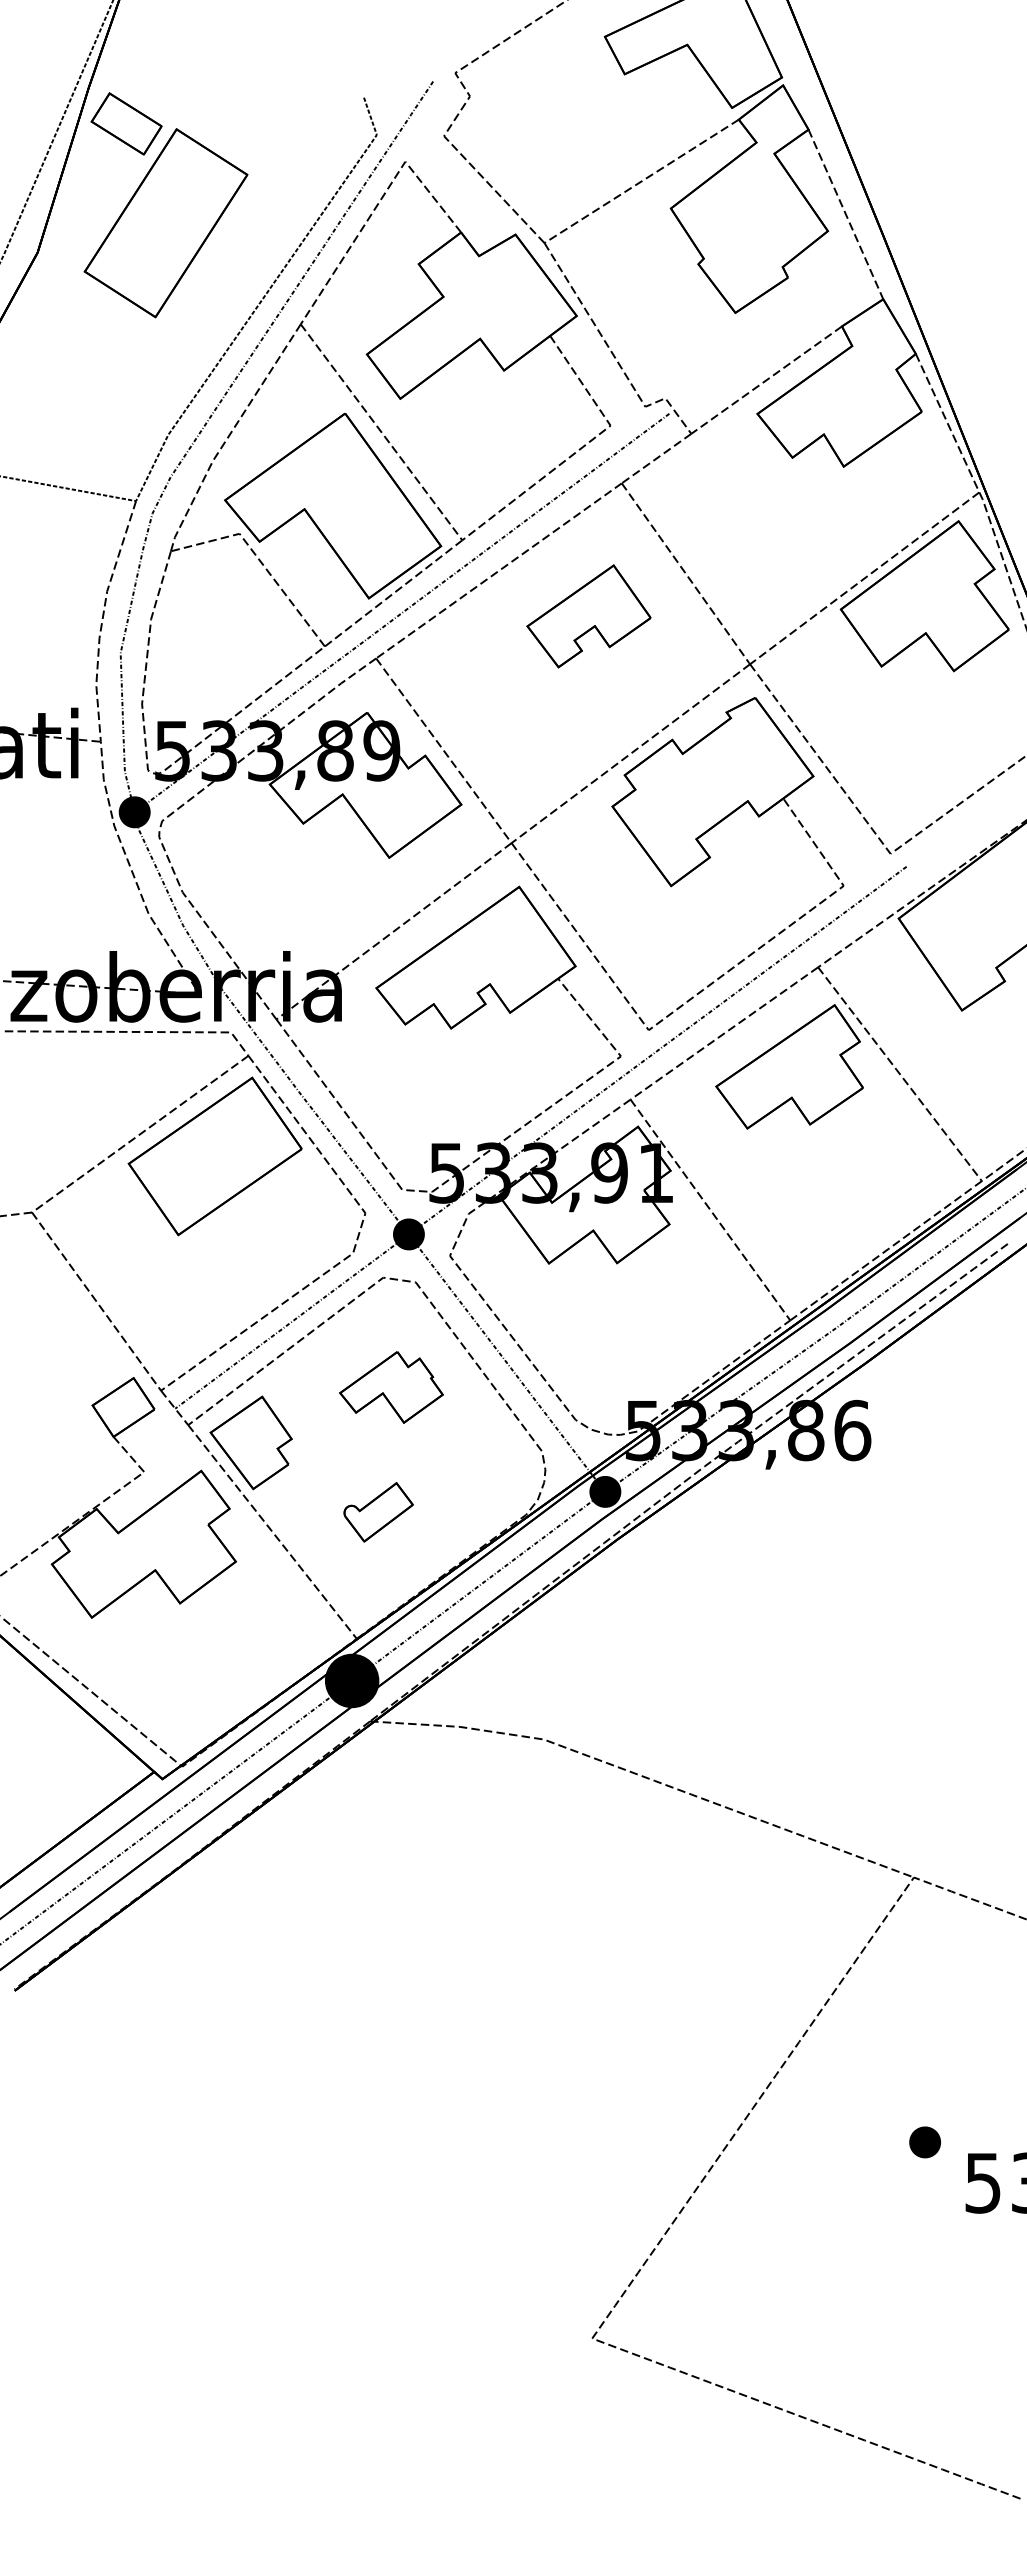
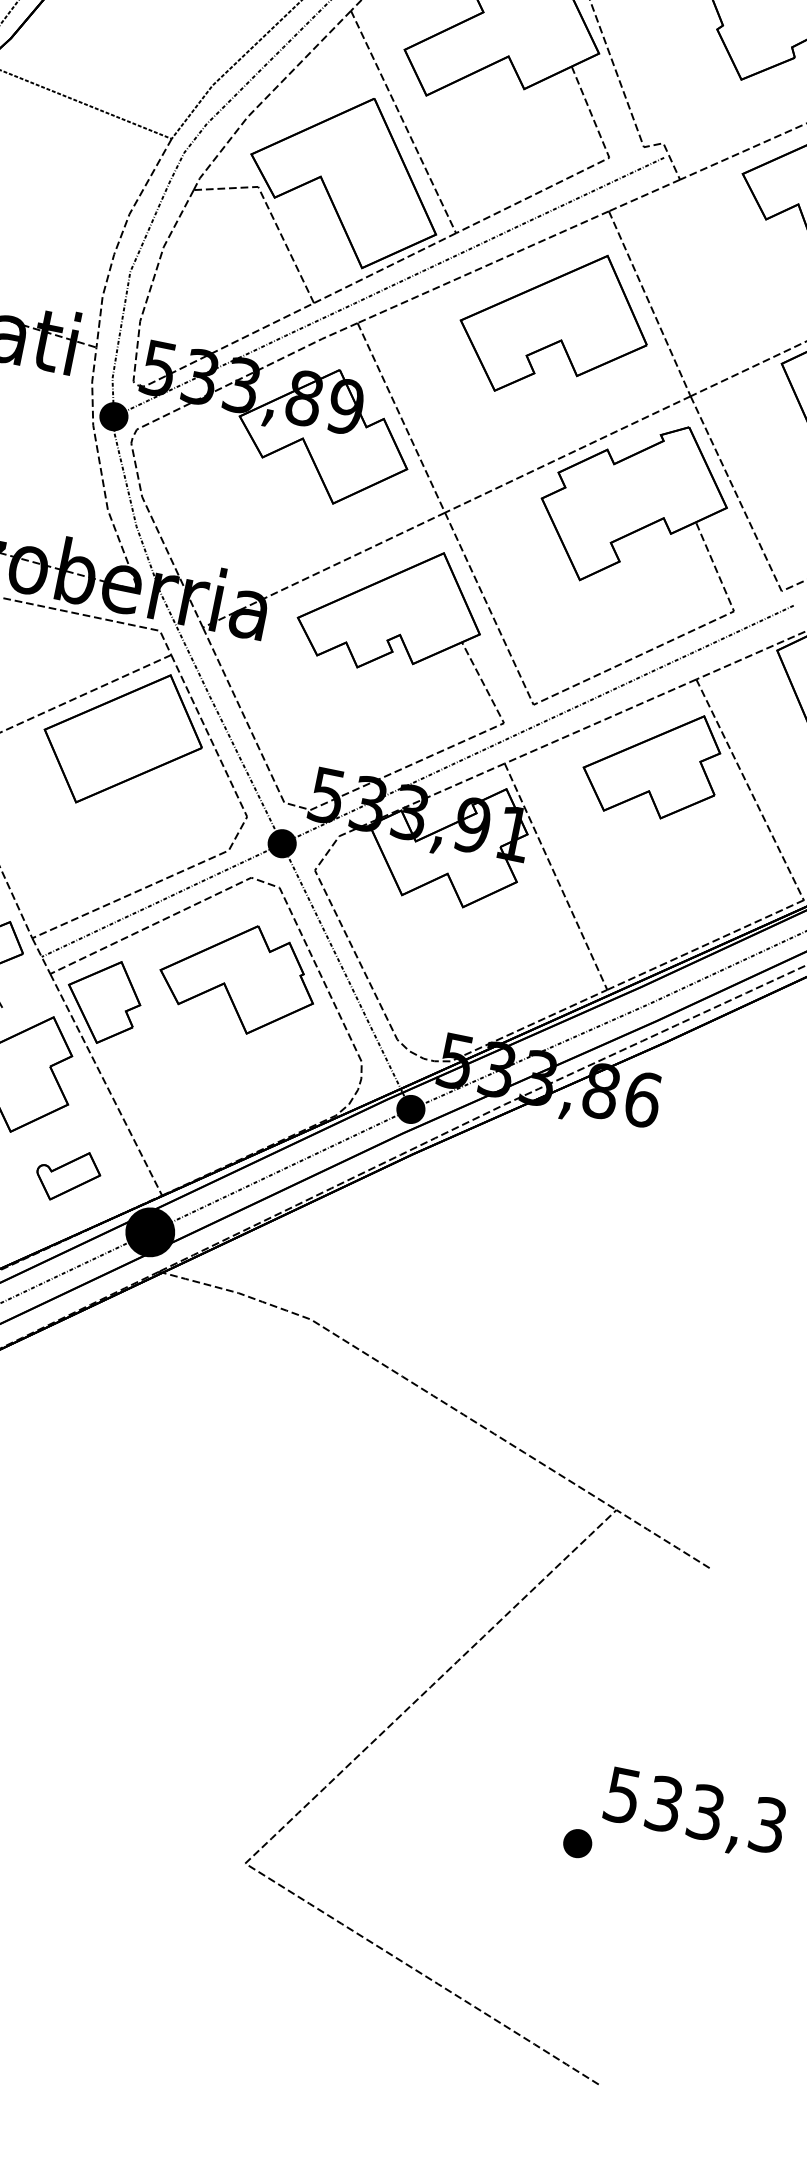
part: (588, 616) -> (554, 324), size x1.67
part: (391, 1387) -> (238, 977), size x1.67
part: (378, 1512) -> (68, 1176), moved
part: (924, 2142) -> (577, 1843), moved

